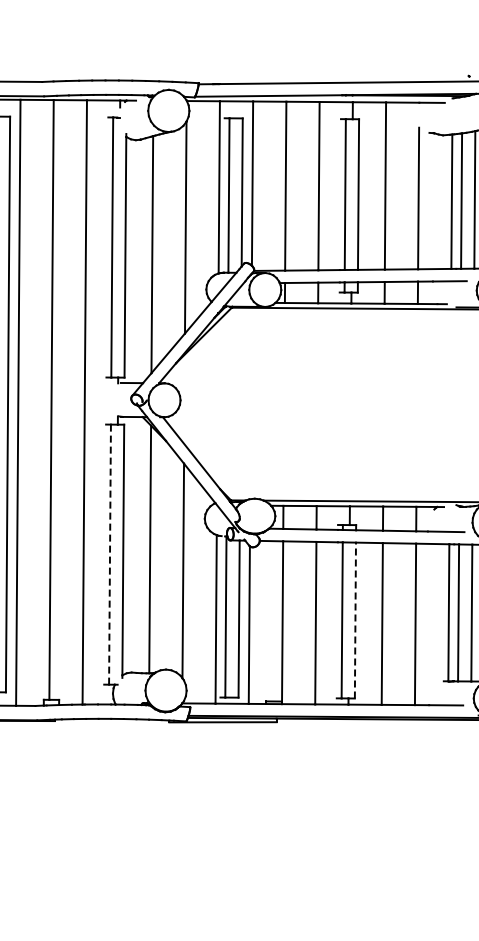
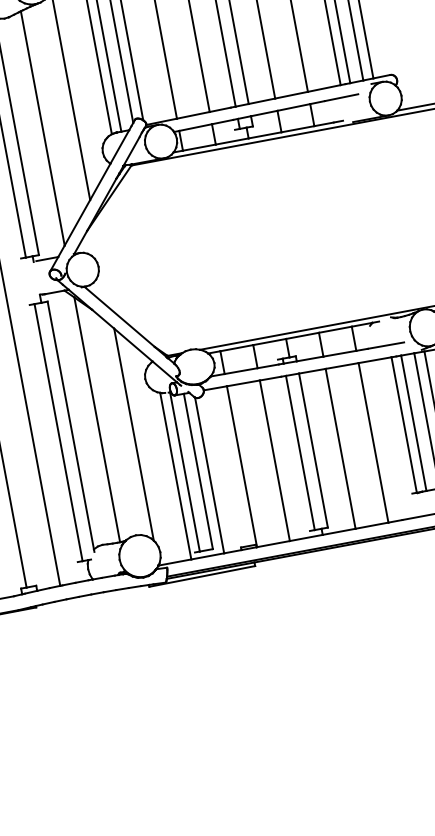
line: (110, 555) -> (59, 433), dashed -> solid
line: (355, 620) -> (313, 450), dashed -> solid

